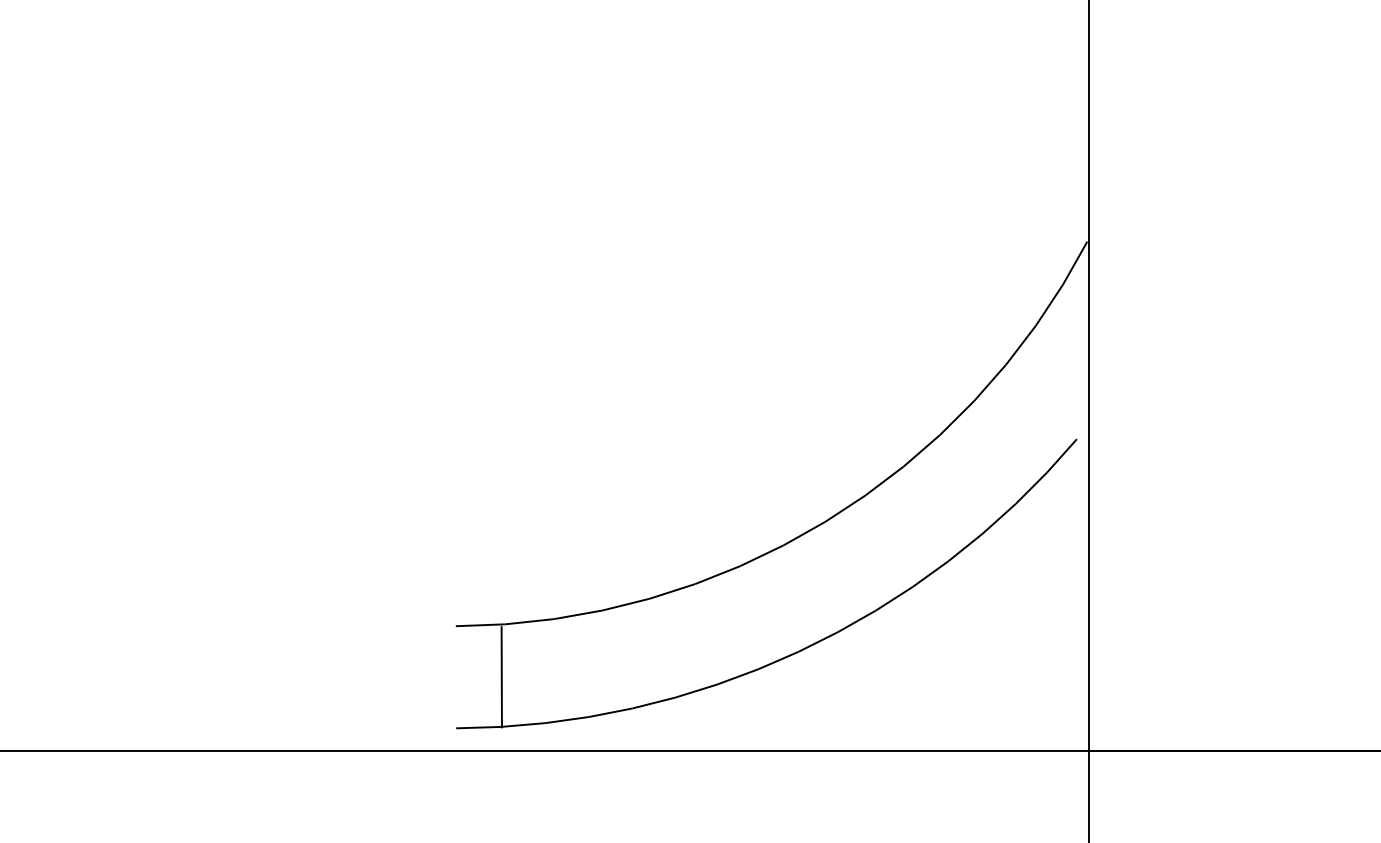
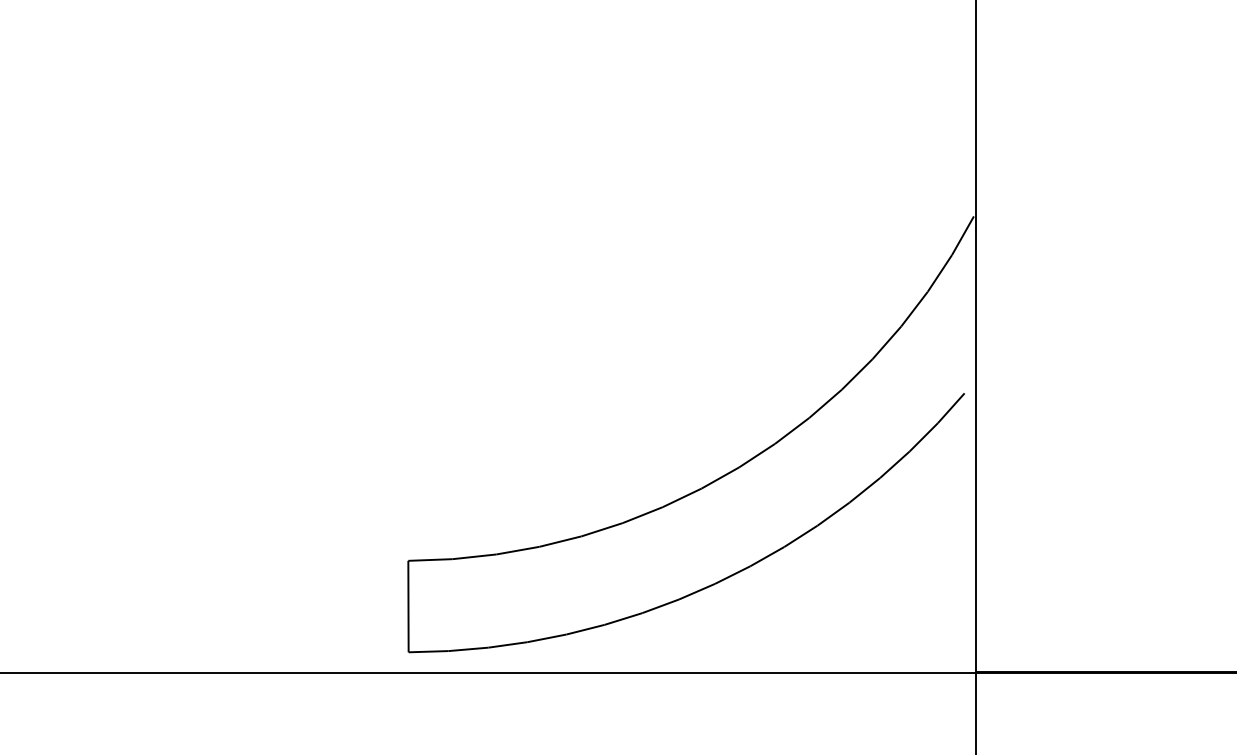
line: (501, 677) -> (408, 606), moved

